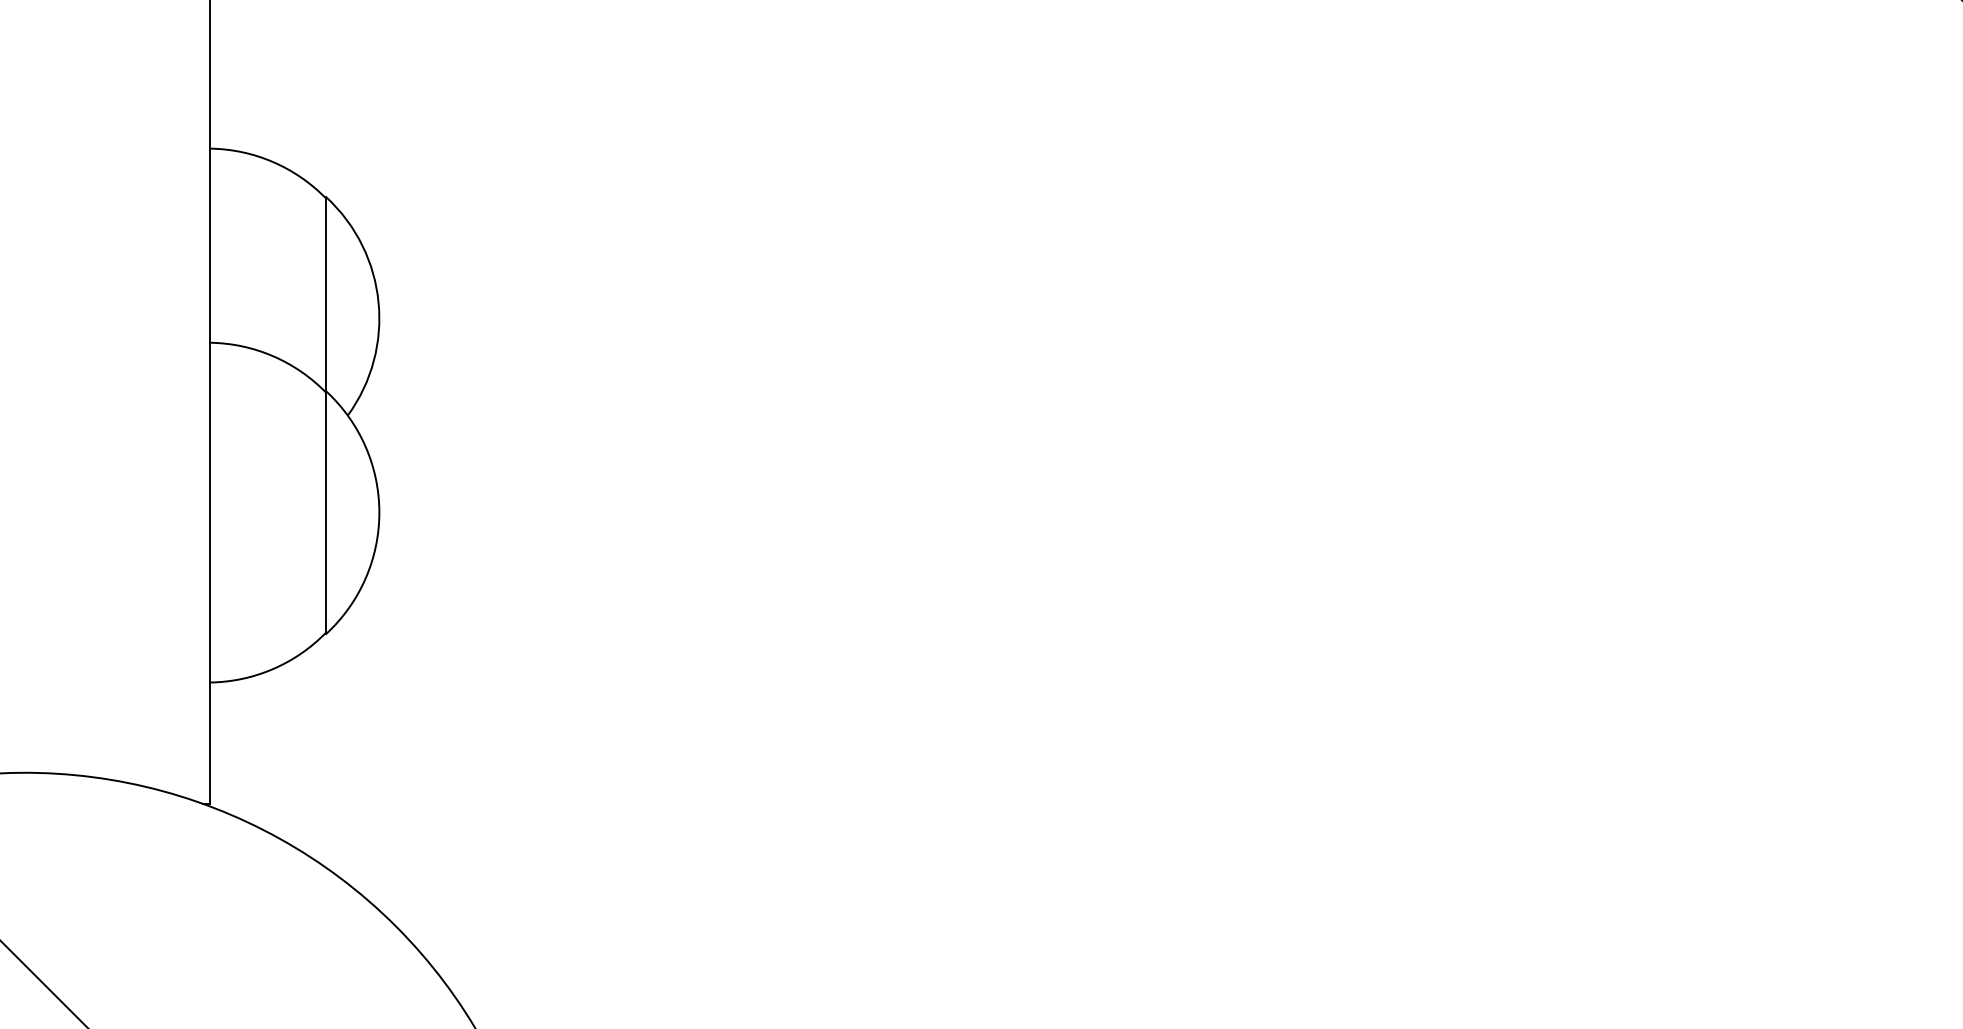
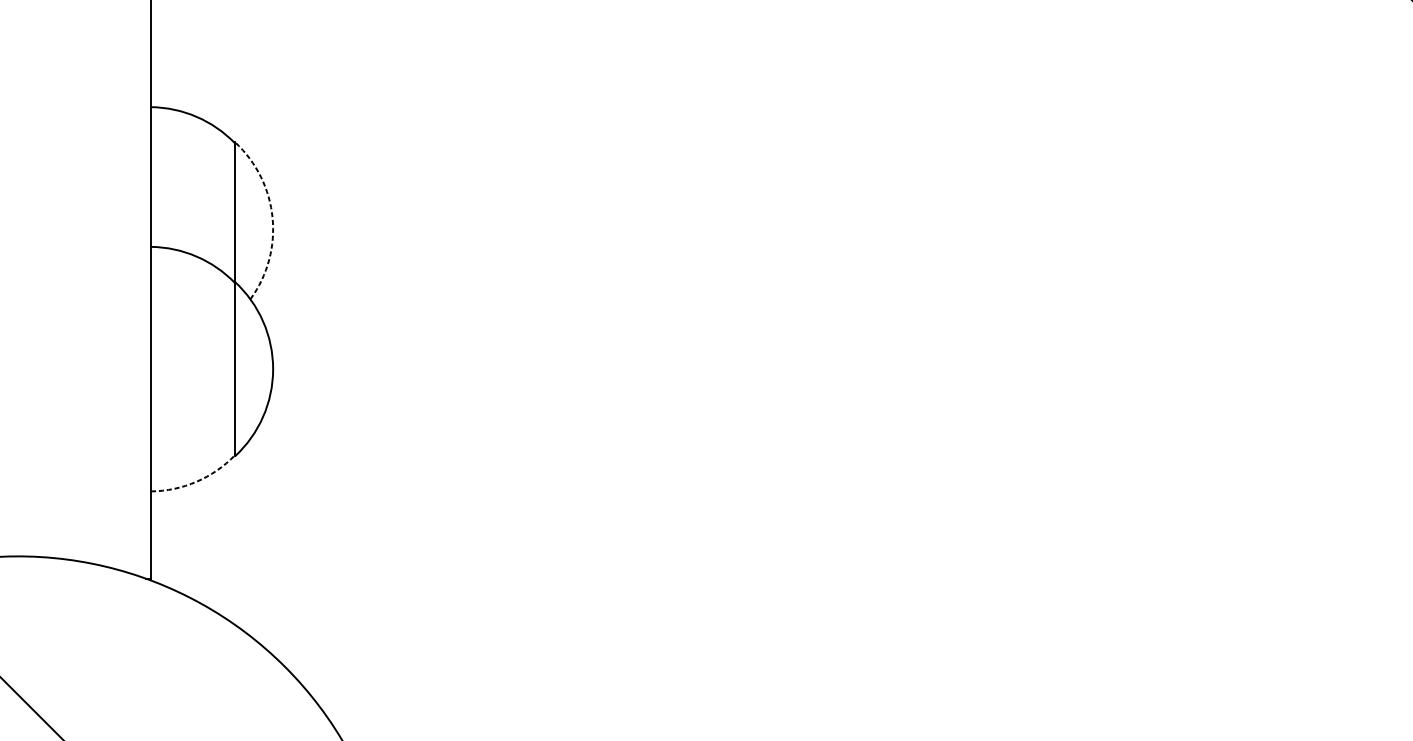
arc: (378, 302) -> (272, 217), solid -> dashed
arc: (272, 669) -> (196, 482), solid -> dashed

